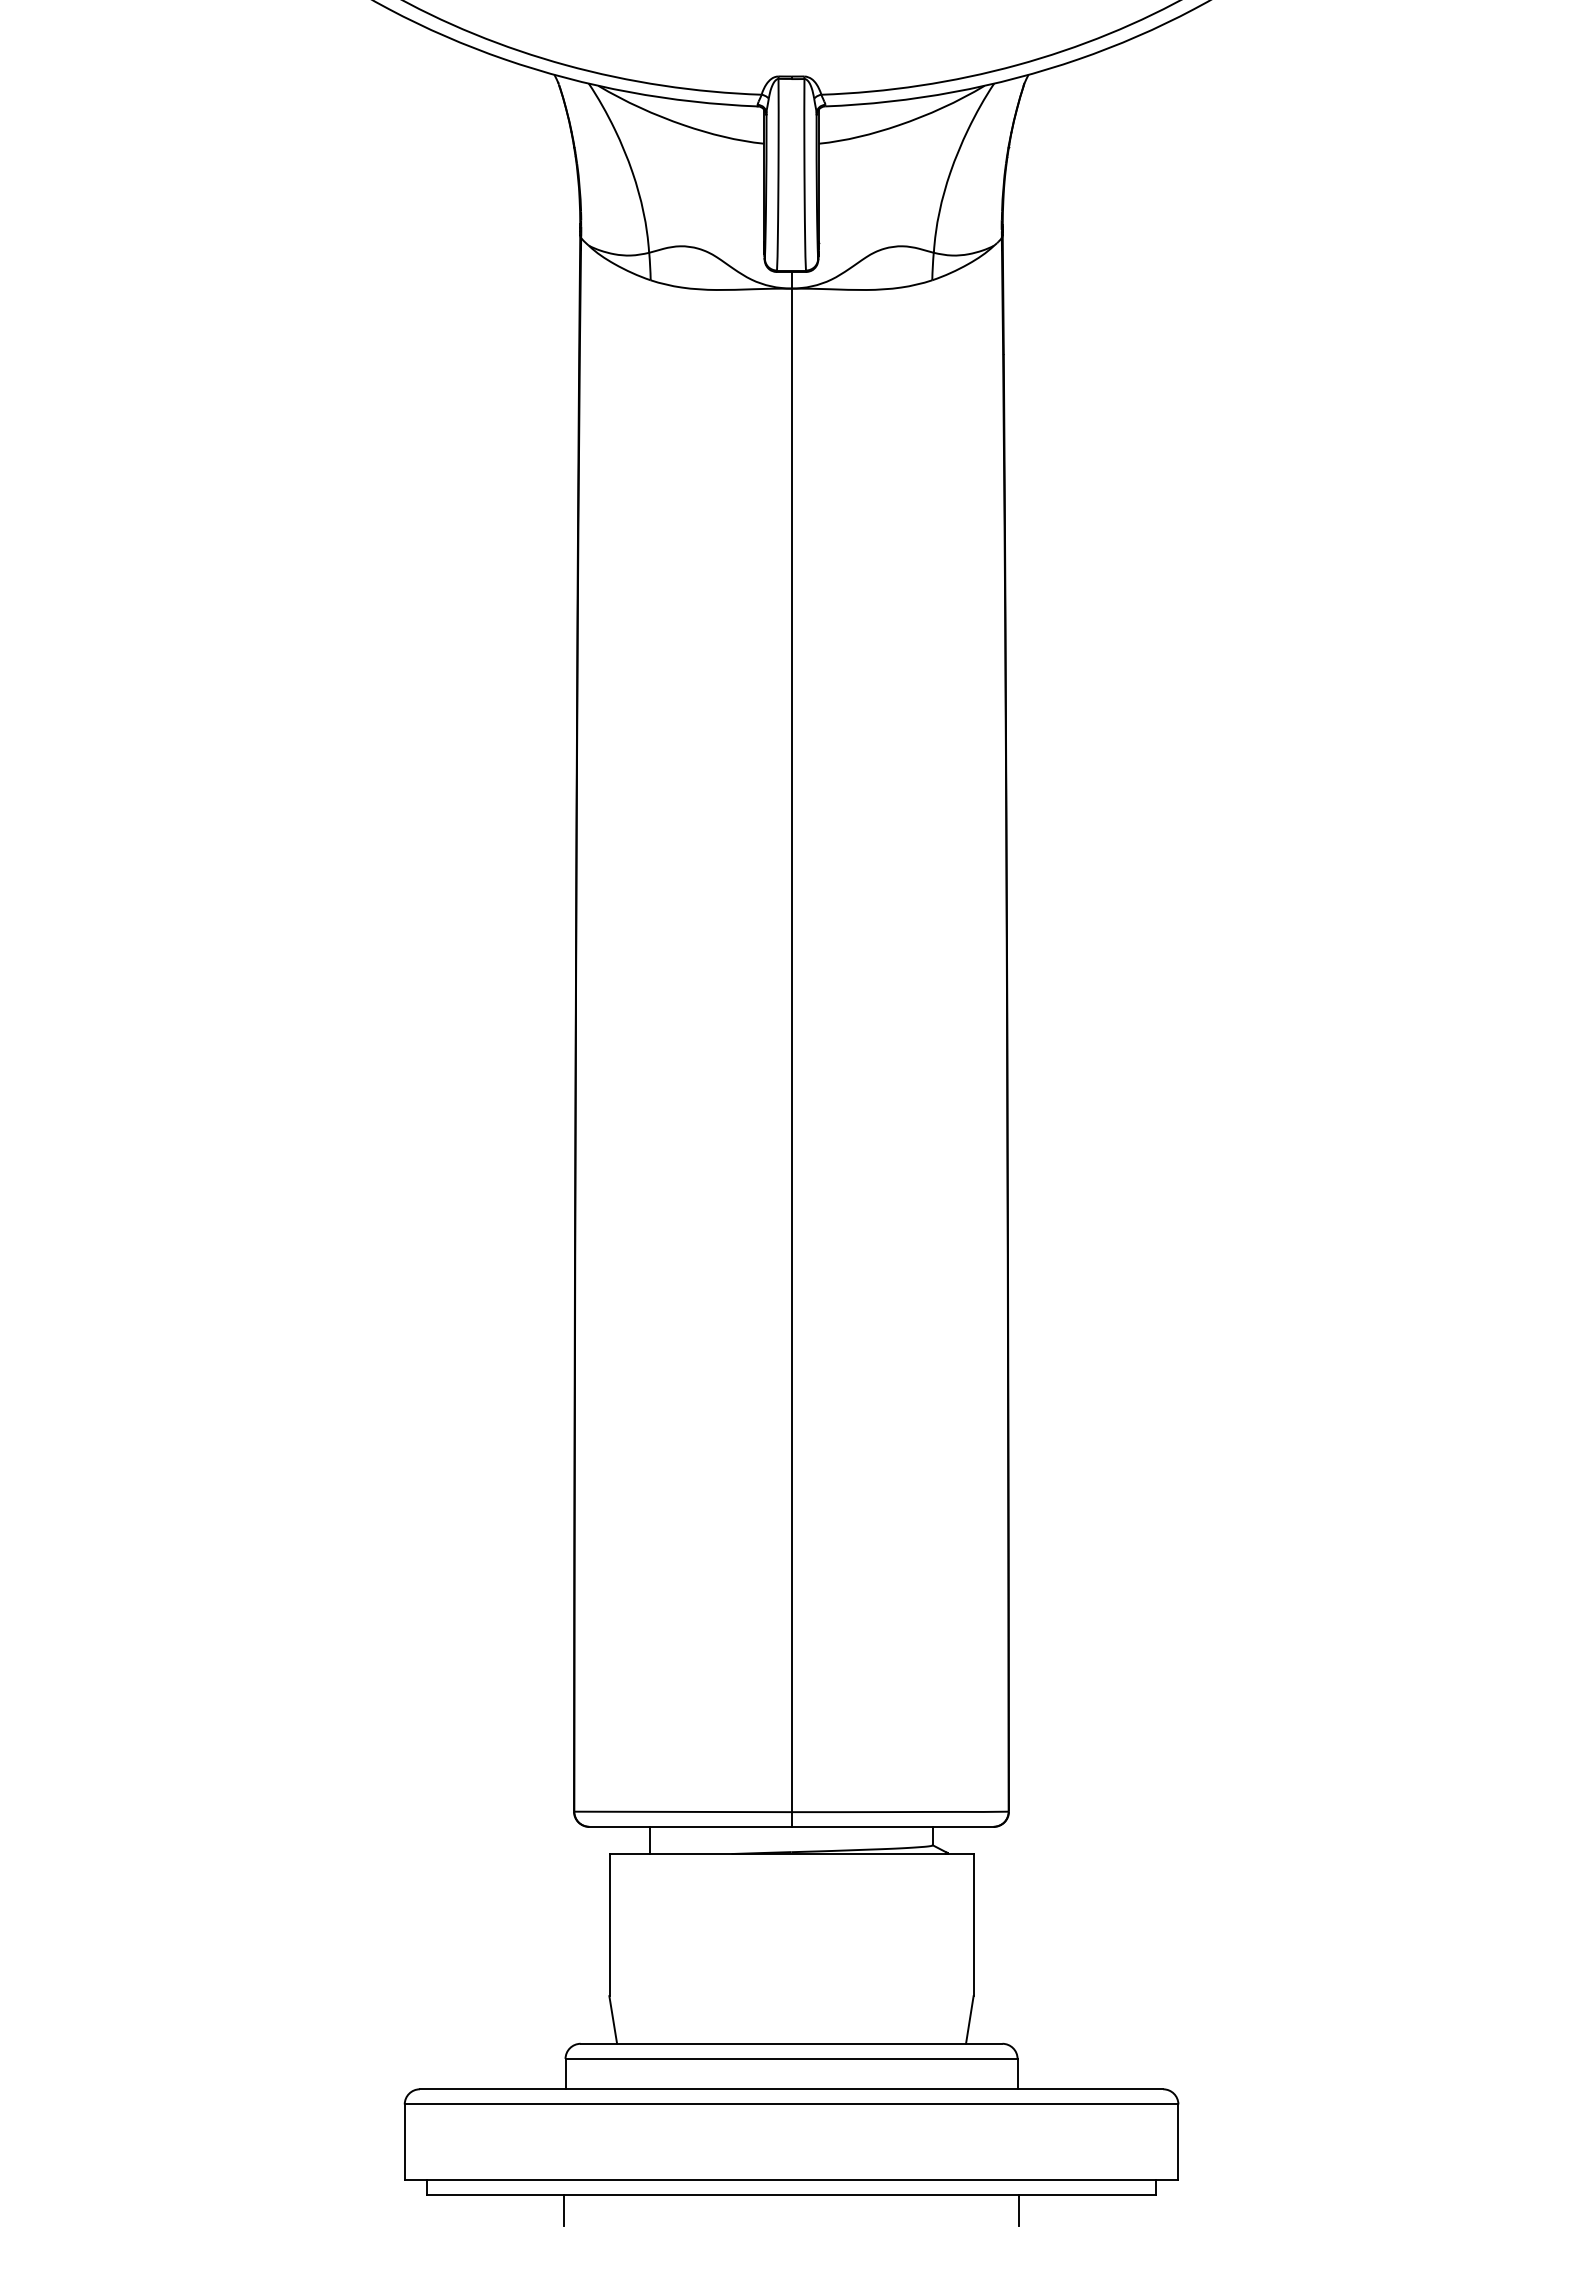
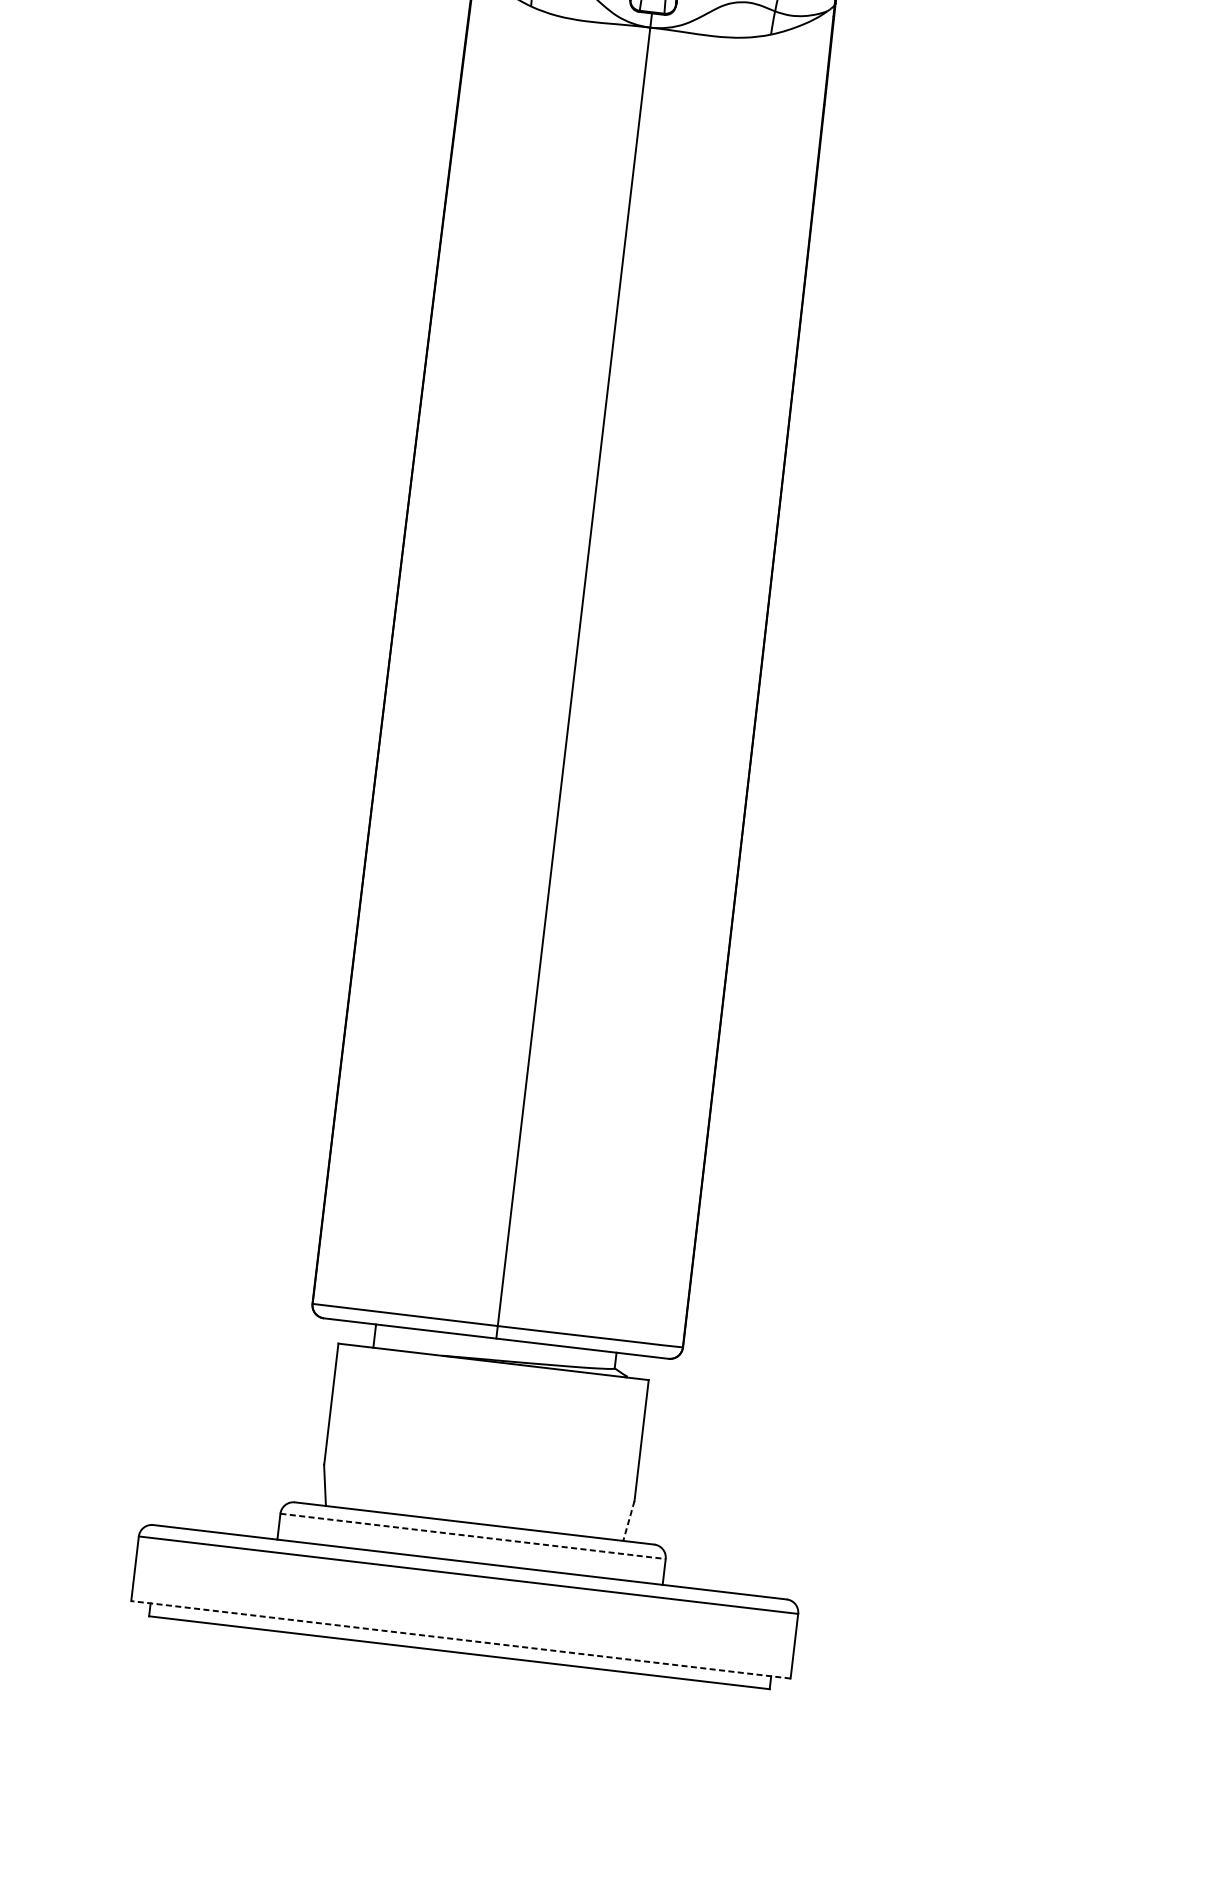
line: (969, 2020) -> (628, 1521), solid -> dashed
line: (792, 2058) -> (473, 1536), solid -> dashed
line: (791, 2180) -> (460, 1639), solid -> dashed
line: (564, 2210) -> (264, 1642), removed
line: (1019, 2210) -> (652, 1688), removed

